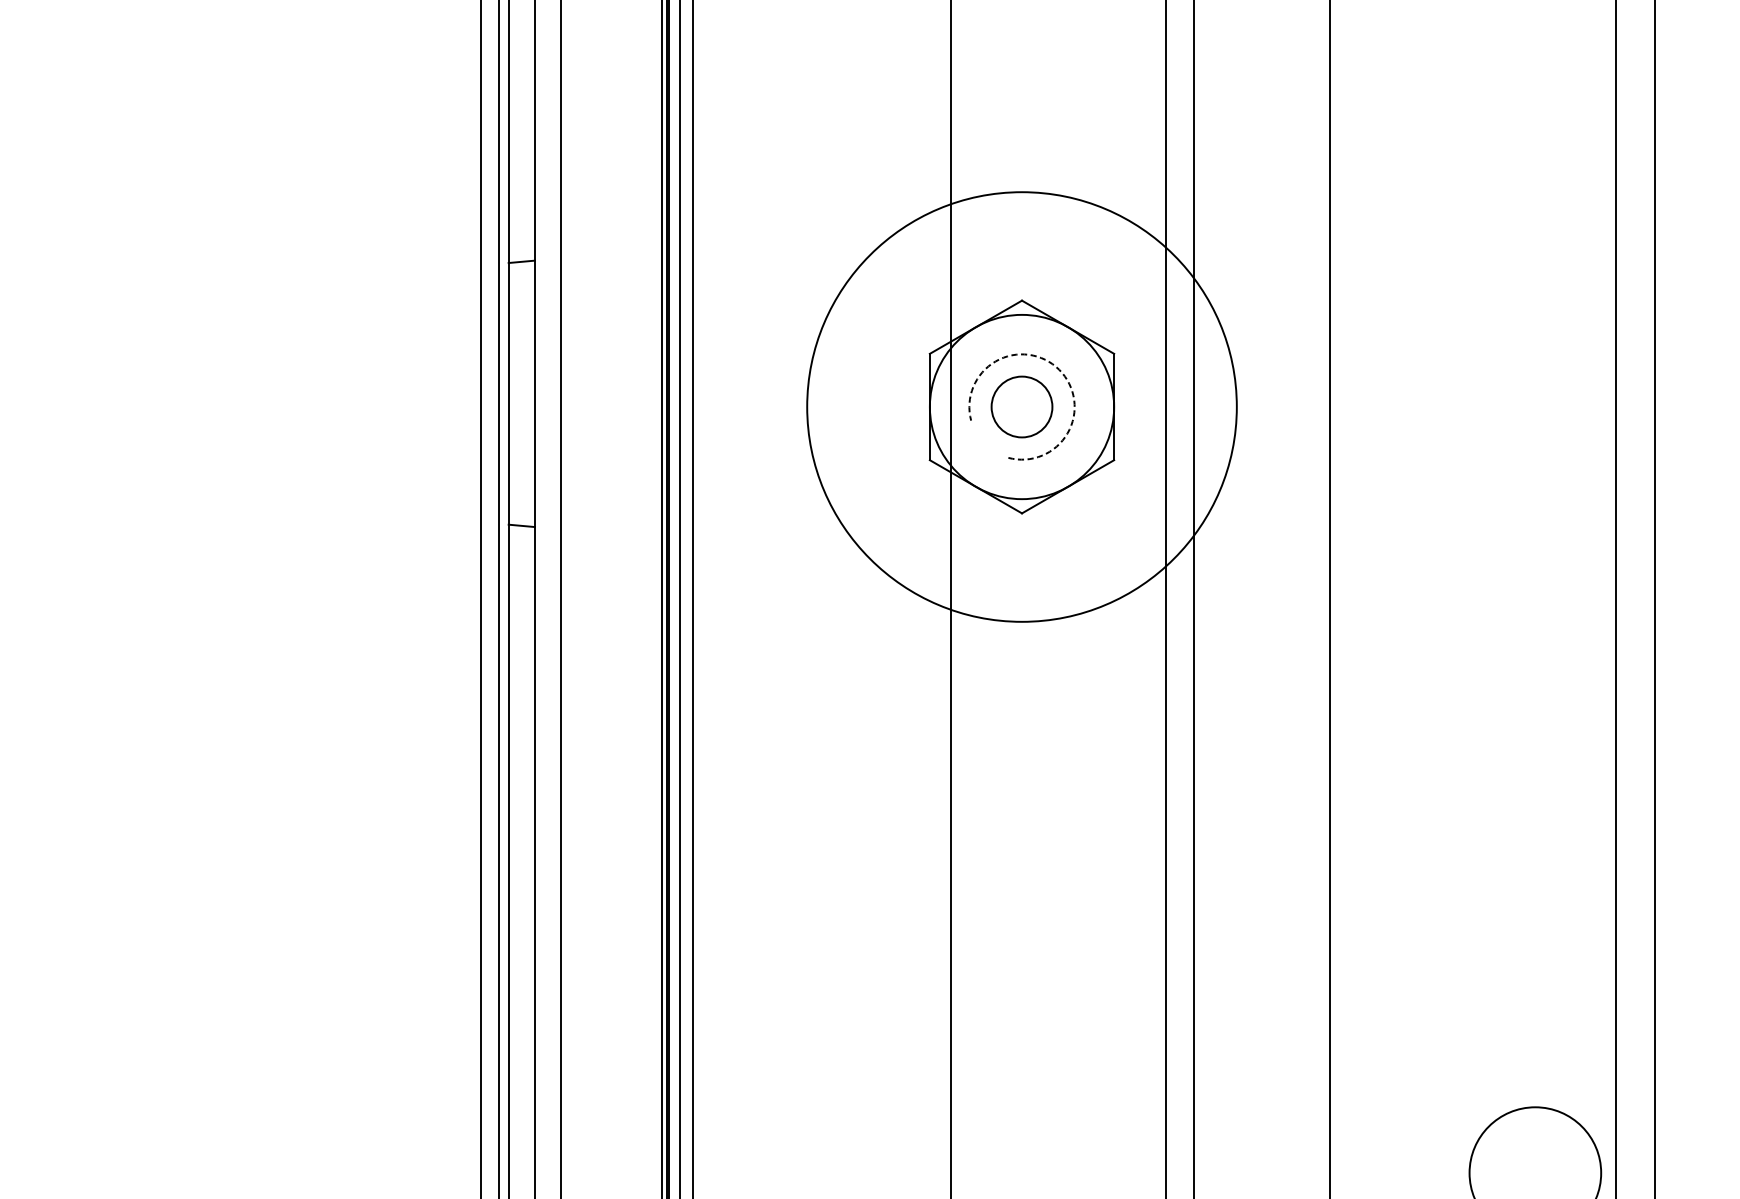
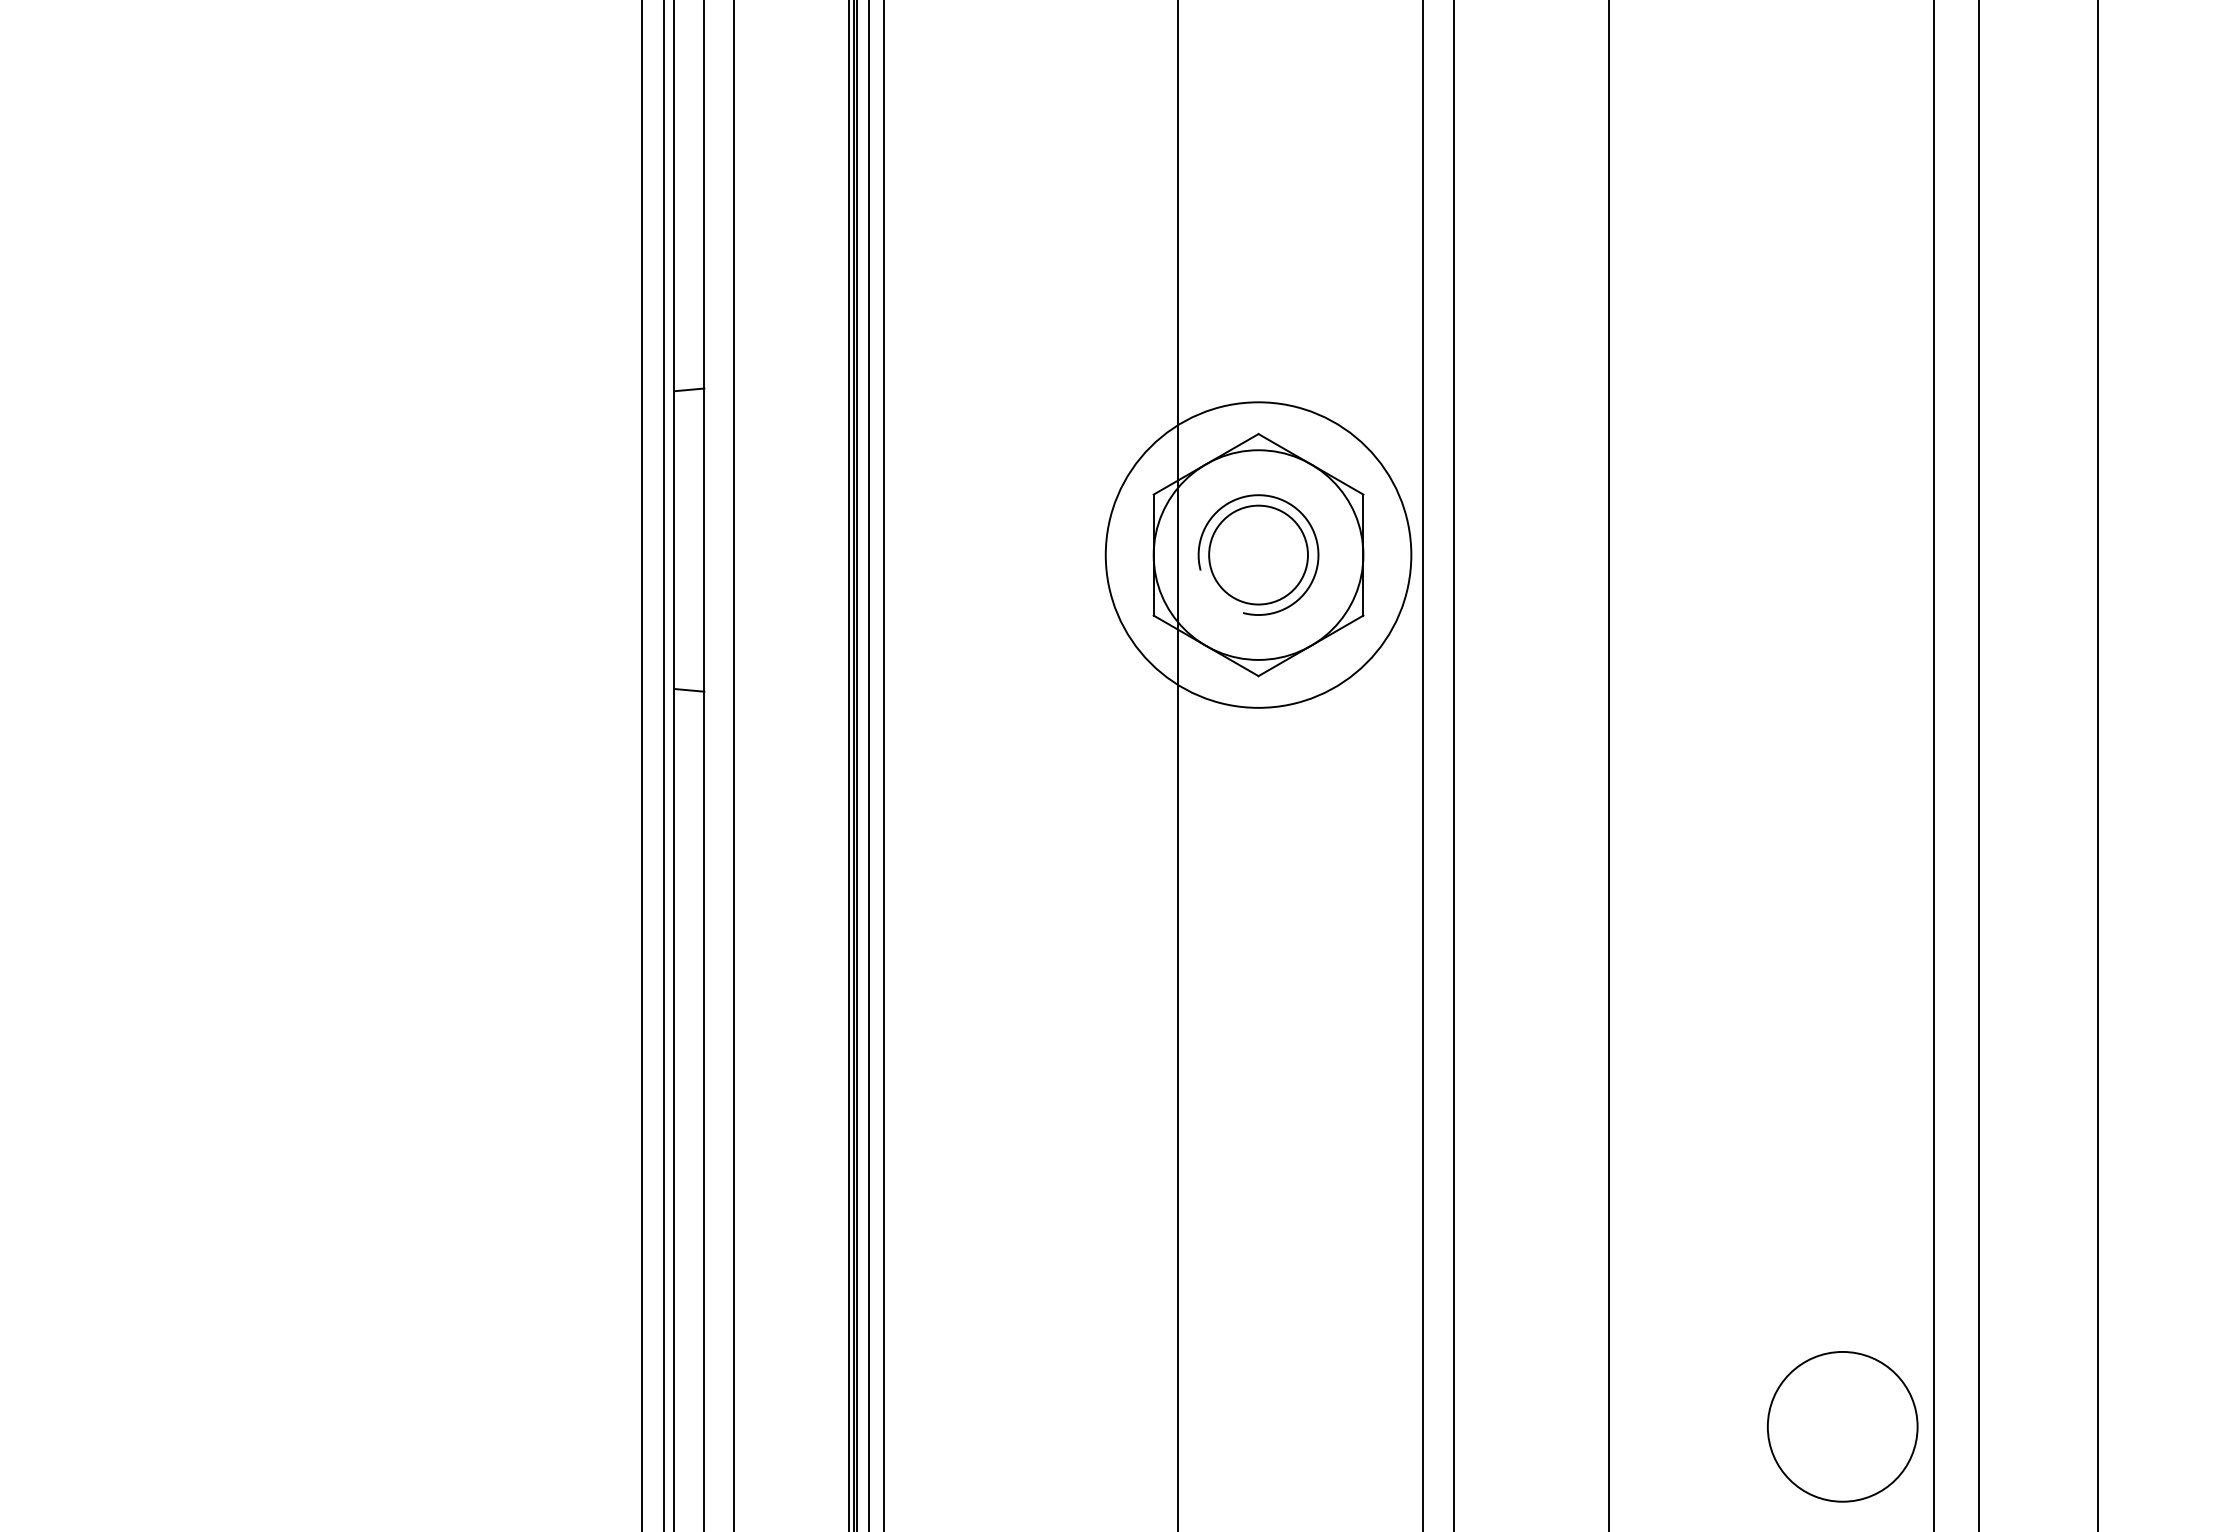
arc: (1058, 369) -> (1300, 512), dashed -> solid
circle: (1021, 406) -> (1258, 554), size x0.62
circle: (1021, 406) -> (1258, 554), size x1.43

